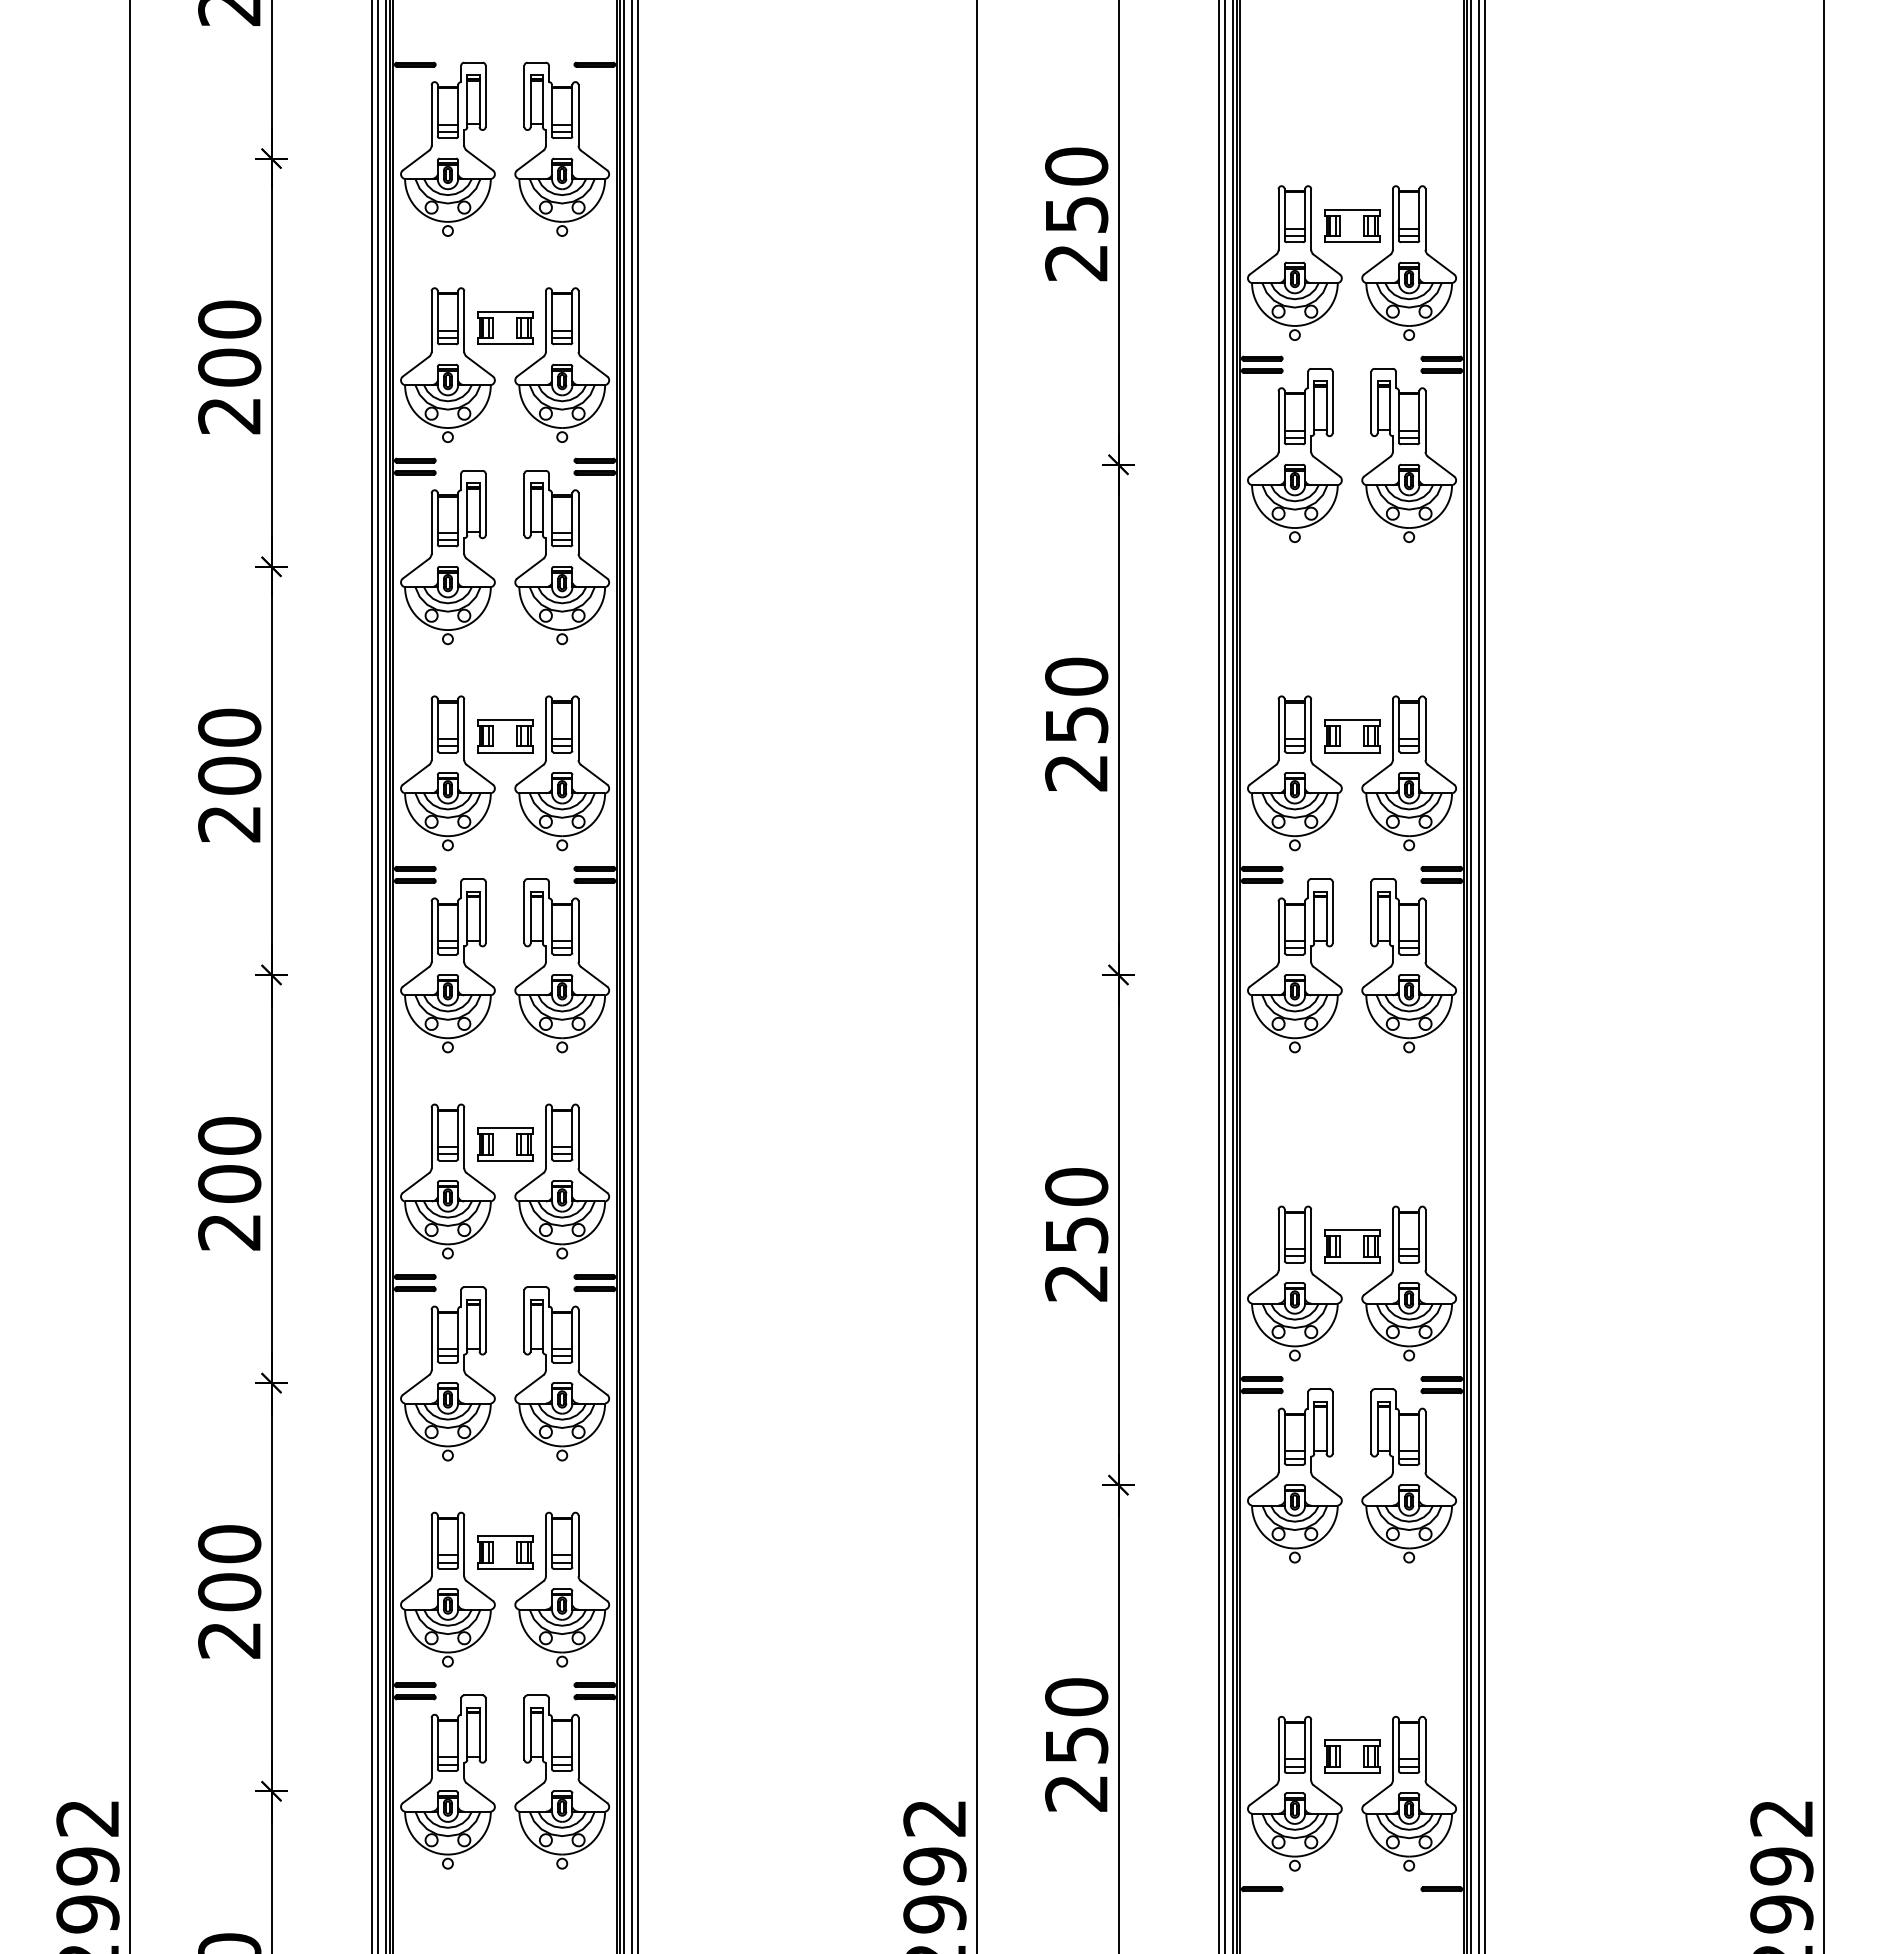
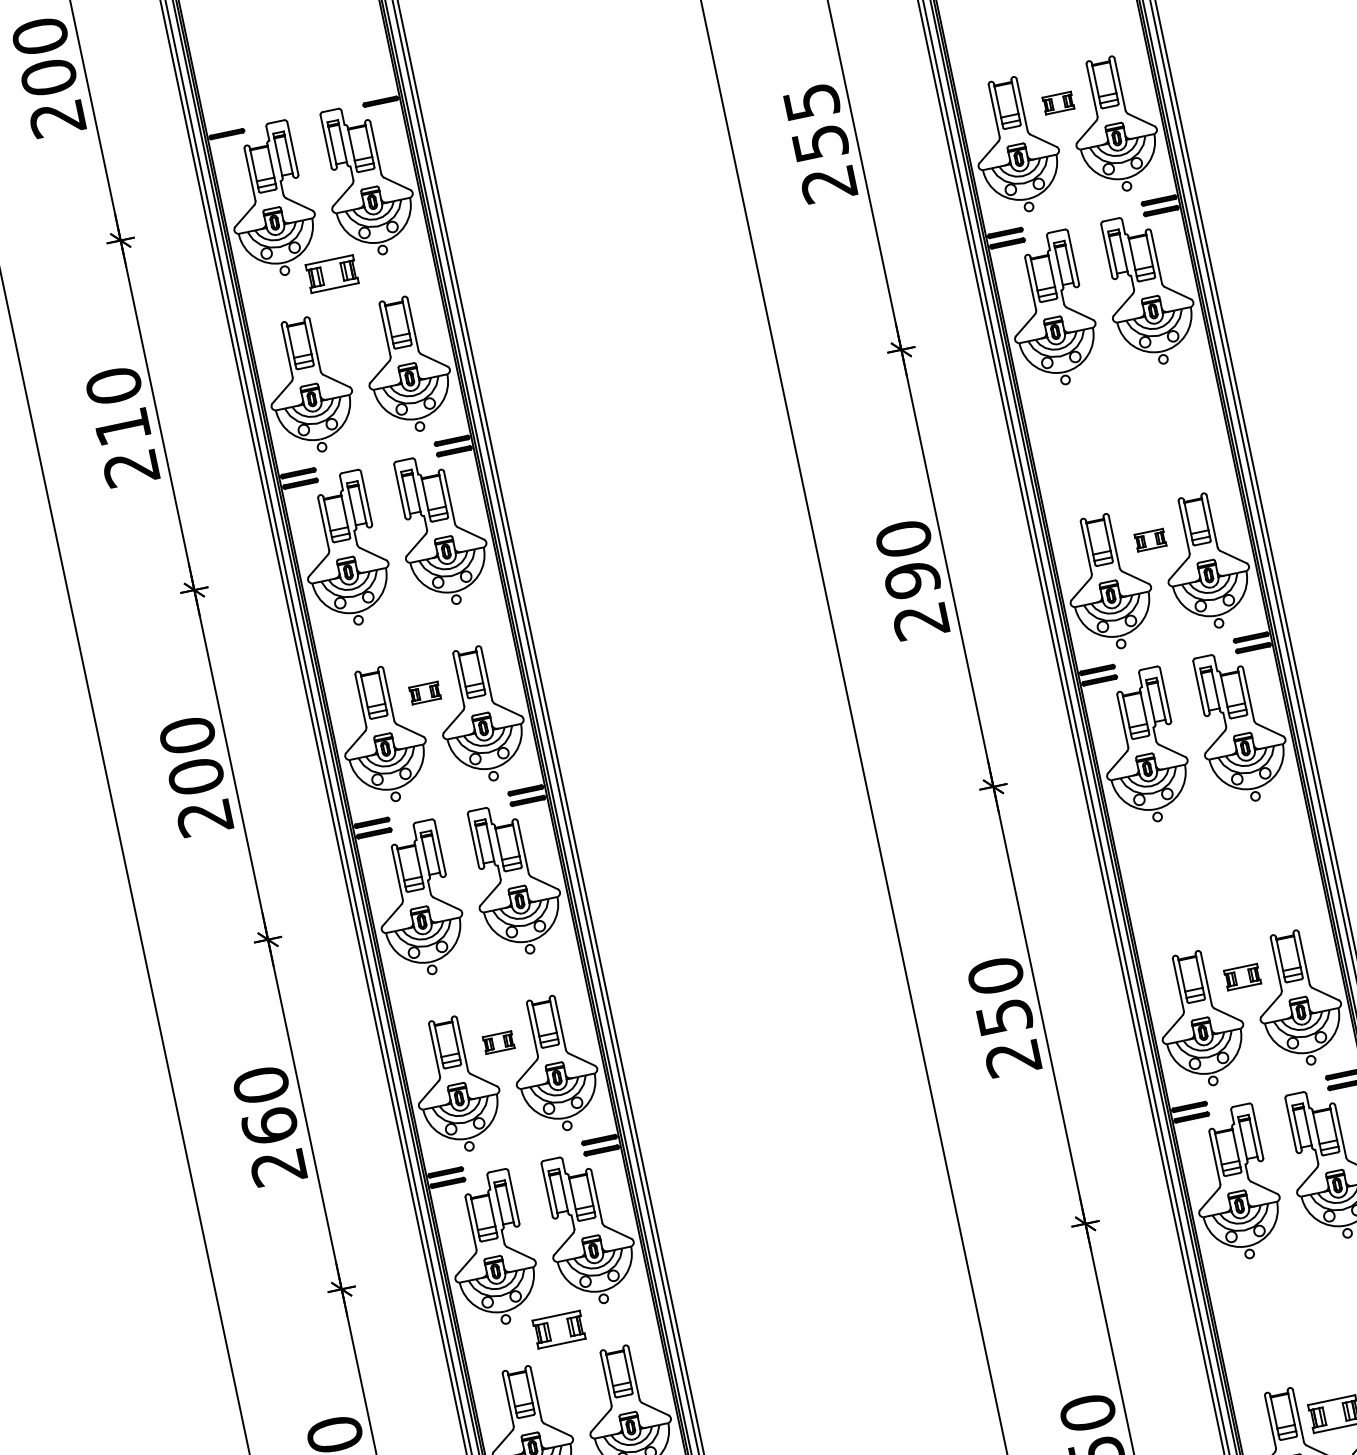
text: (1076, 166) -> (811, 101), 250 -> 255
part: (1352, 225) -> (1058, 102), size x0.6
part: (505, 327) -> (332, 273), moved
text: (229, 367) -> (122, 427), 200 -> 210
text: (1076, 725) -> (912, 580), 250 -> 290
part: (505, 736) -> (425, 693), size x0.6
part: (1352, 736) -> (1150, 540), size x0.6
part: (505, 1144) -> (499, 1042), size x0.6
text: (229, 1183) -> (269, 1125), 200 -> 260
part: (1352, 1246) -> (1242, 977), size x0.7
part: (505, 1552) -> (559, 1329), moved

